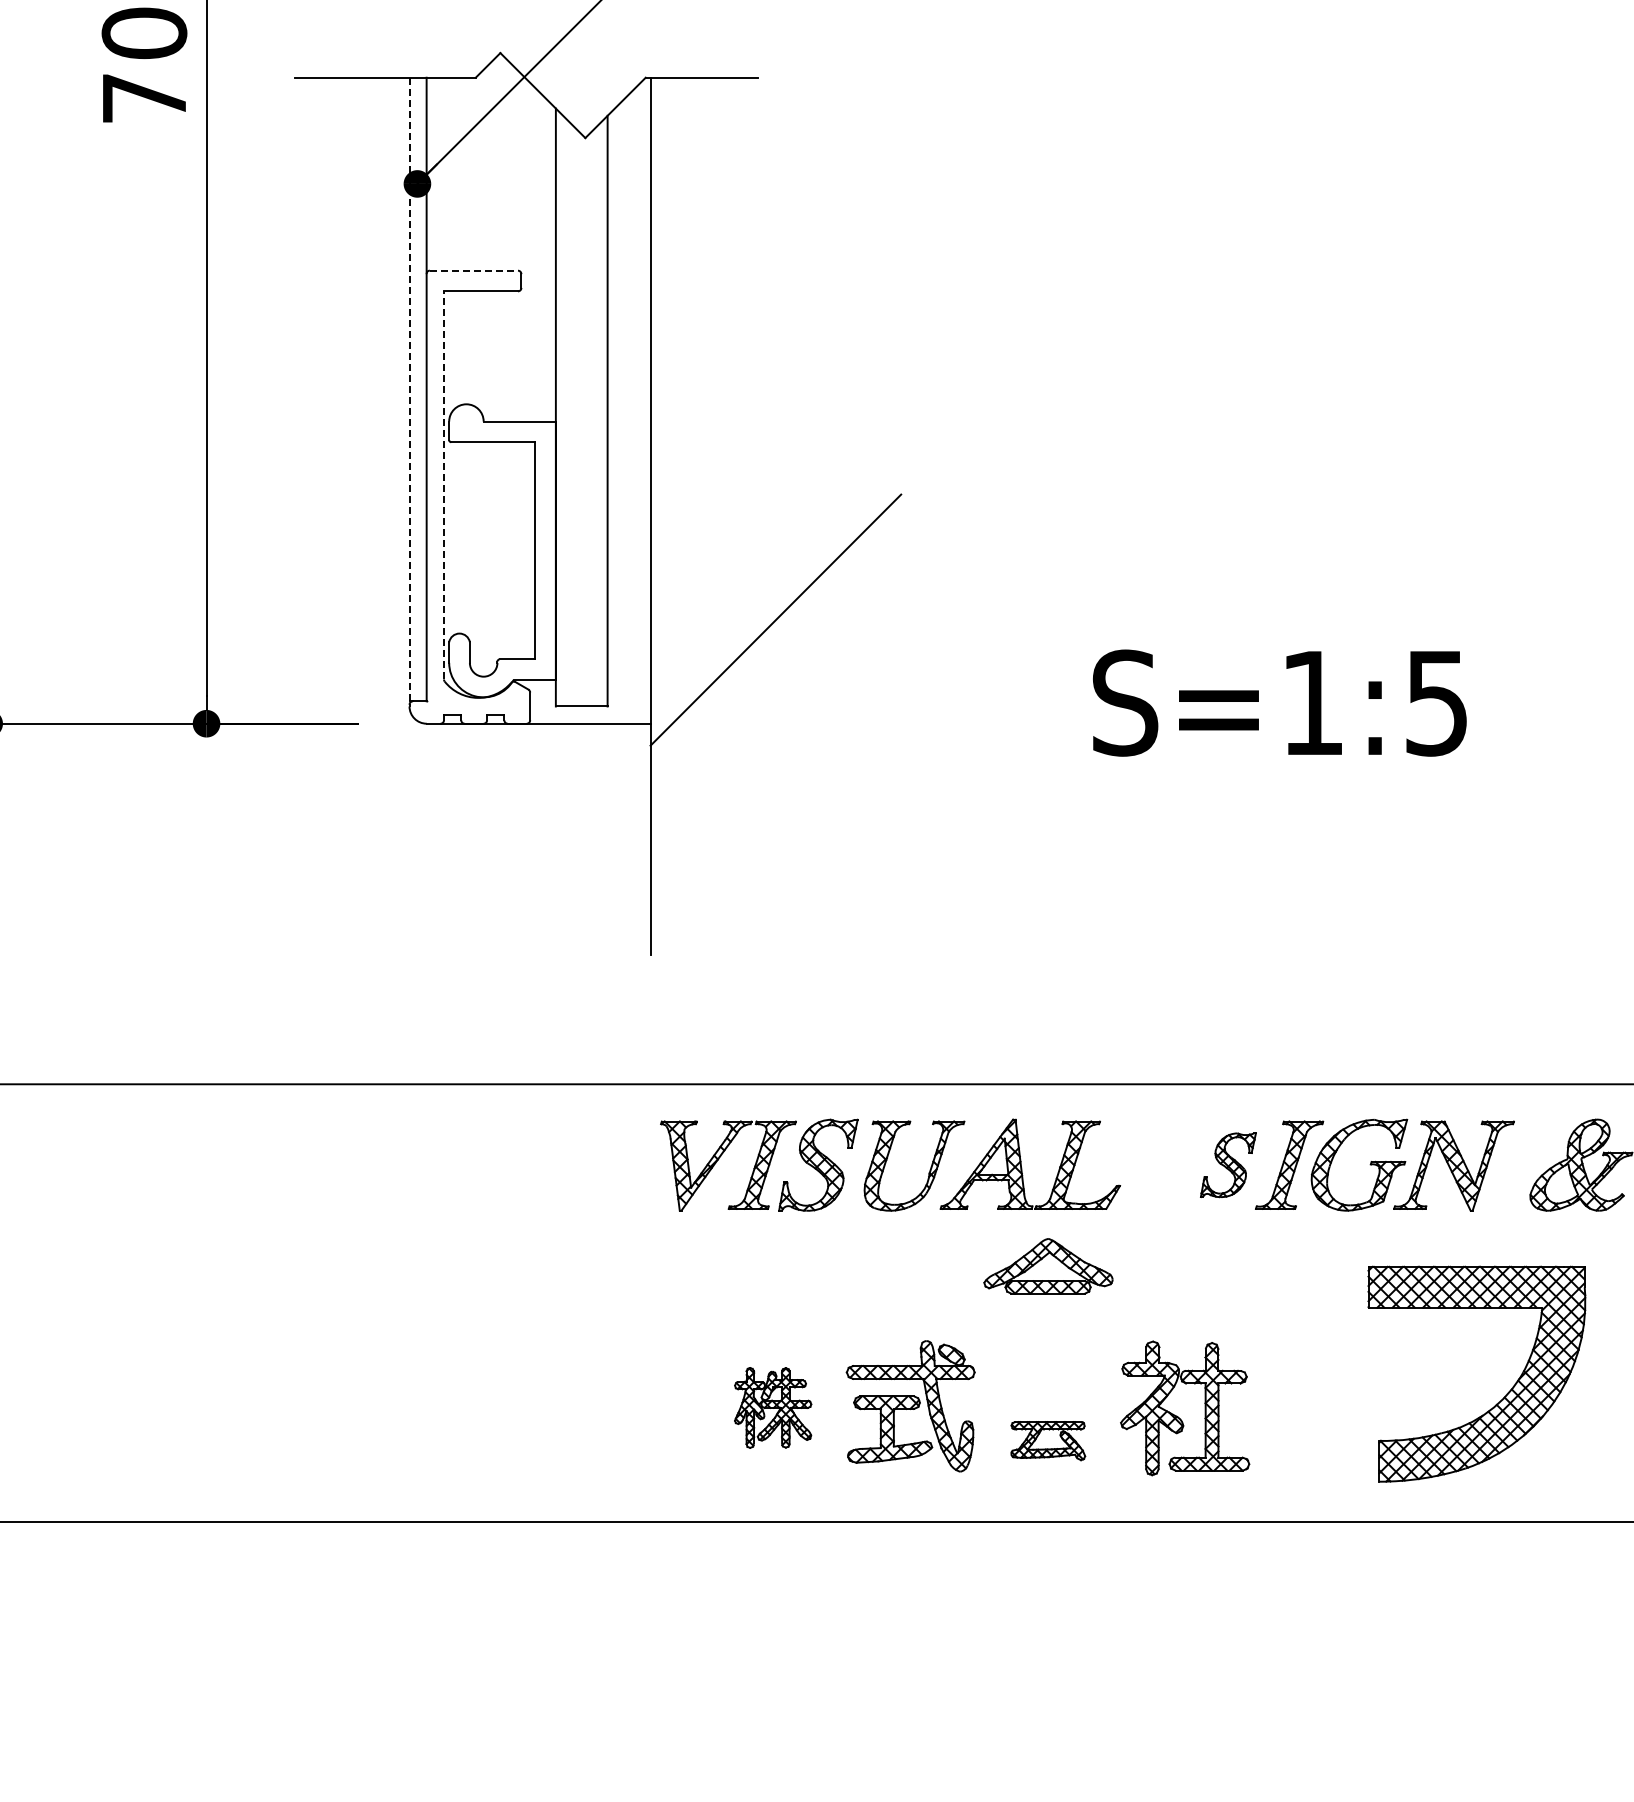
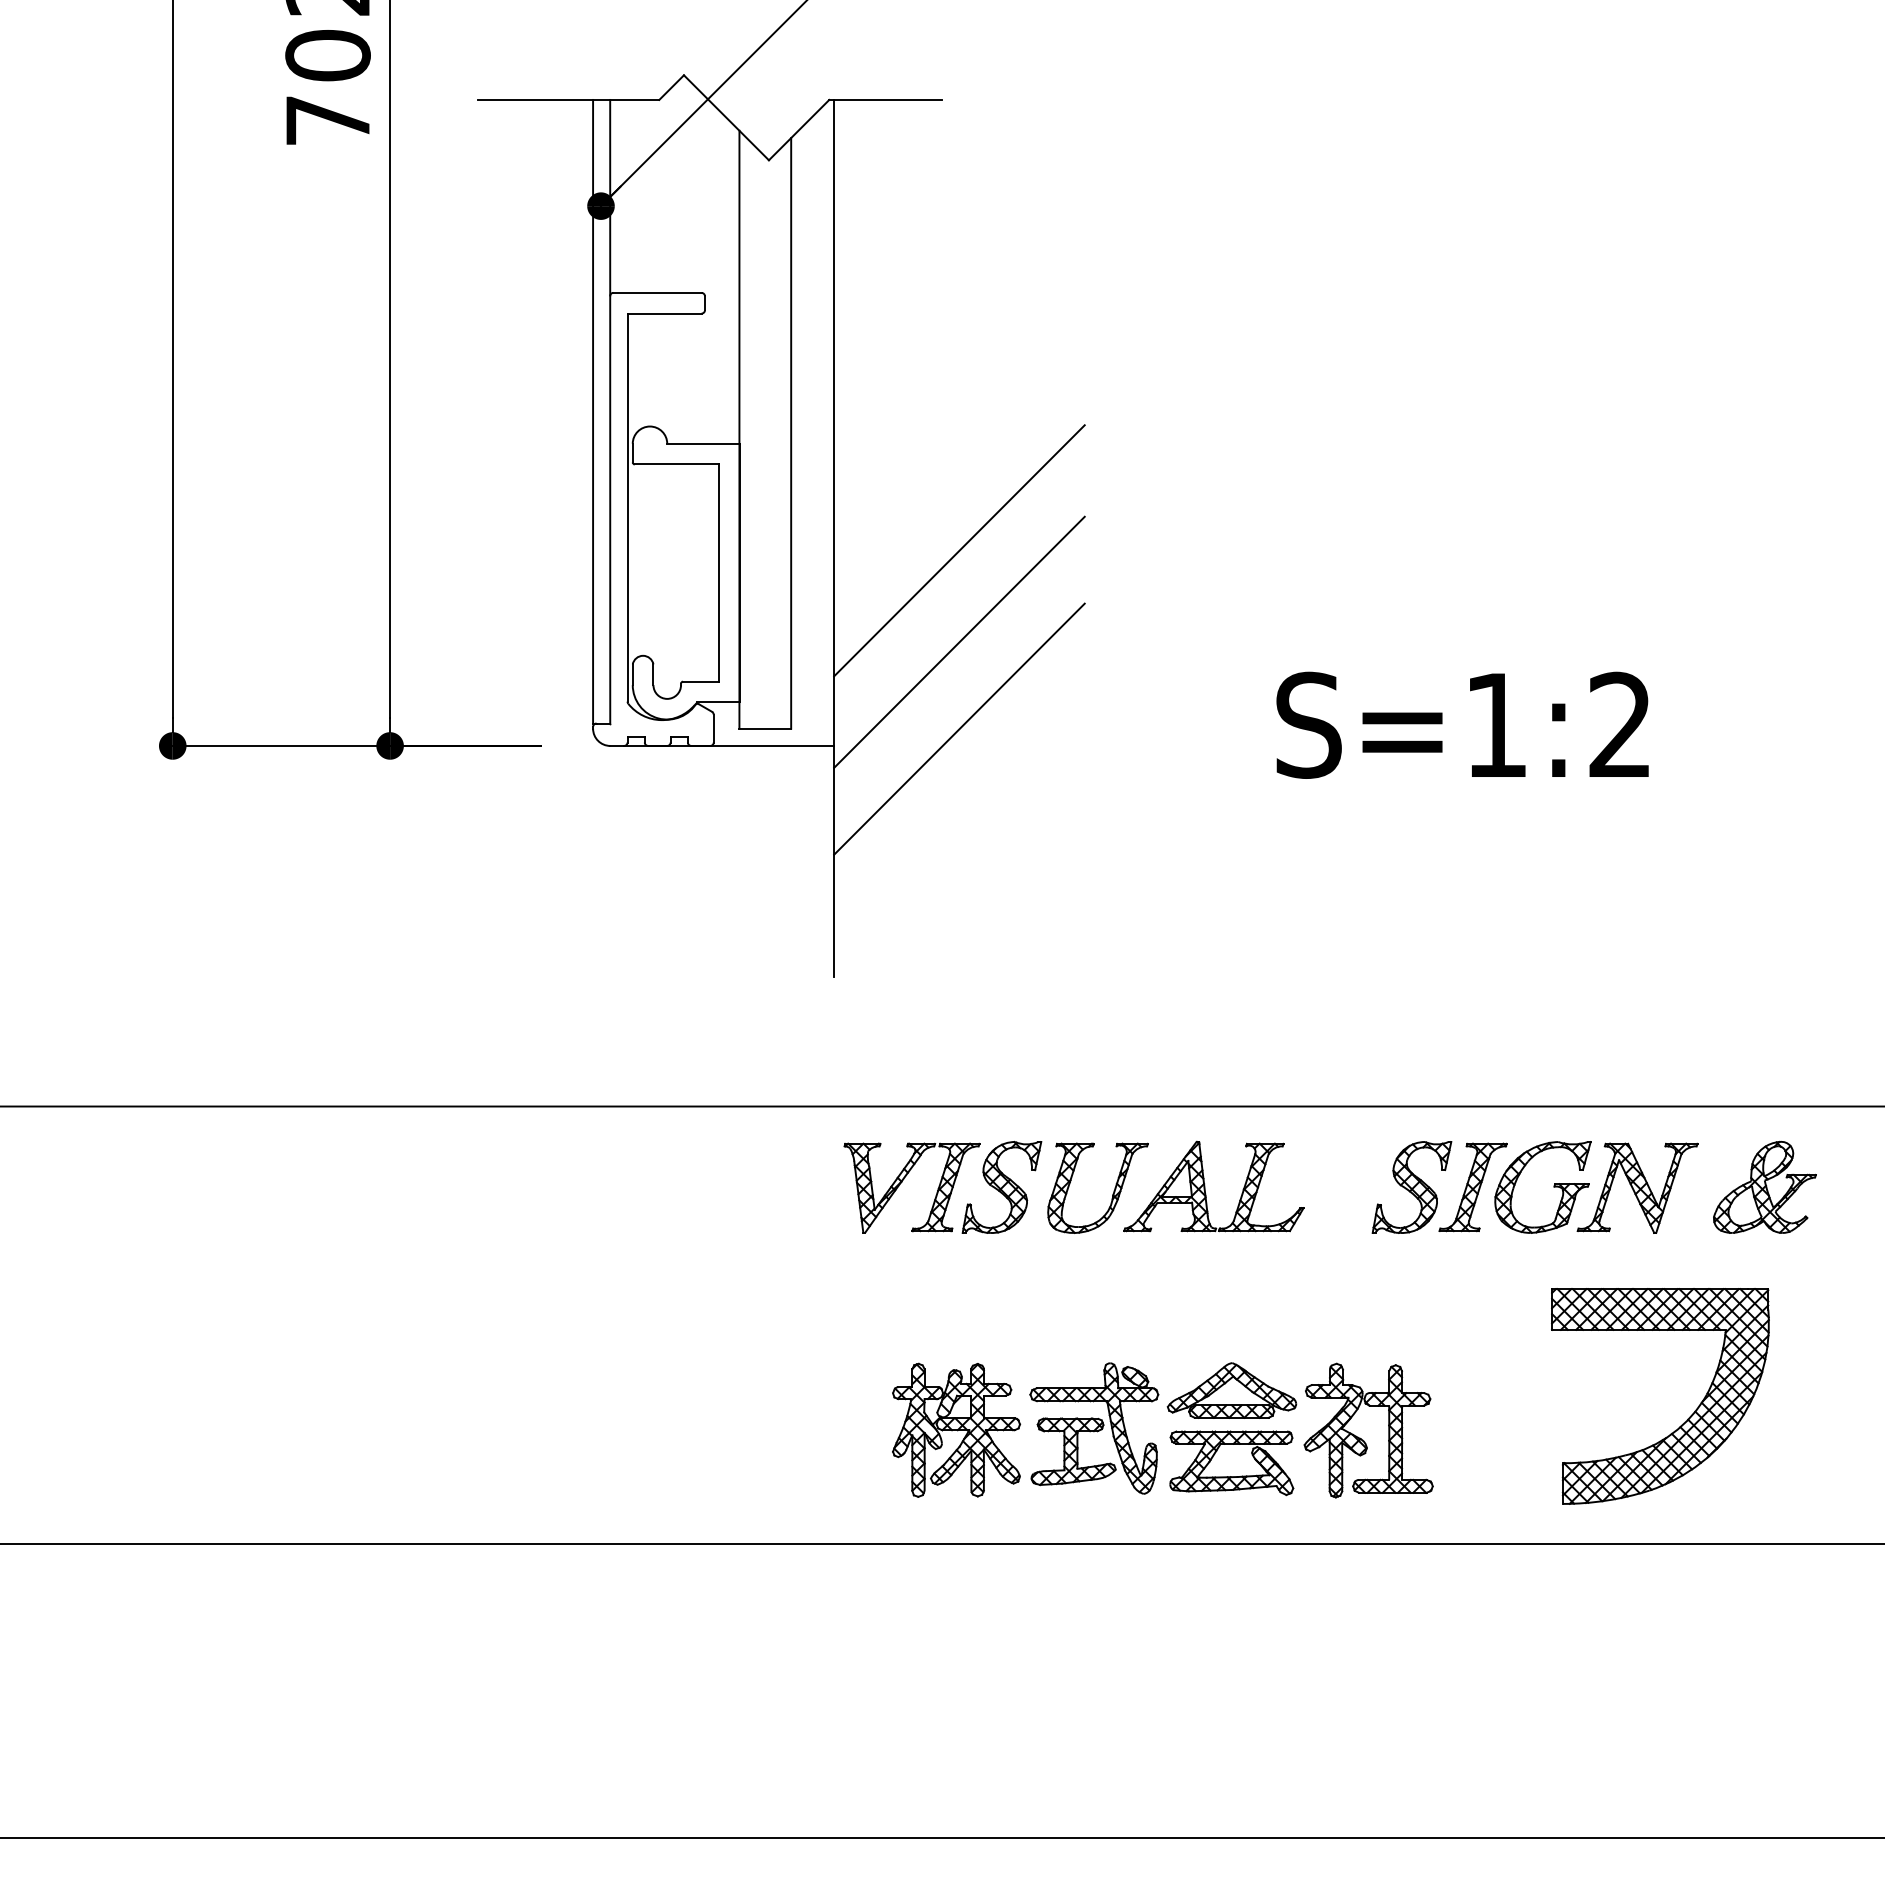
line: (474, 270) -> (658, 292), dashed -> solid
line: (409, 389) -> (593, 411), dashed -> solid
line: (443, 485) -> (627, 507), dashed -> solid
line: (775, 528) -> (959, 550), added
text: (1435, 702) -> (1619, 724), S=1:5 -> S=1:2
line: (775, 706) -> (959, 728), added
part: (1227, 1165) -> (1411, 1187), size x1.43
part: (1047, 1266) -> (1231, 1390), moved
part: (772, 1407) -> (956, 1429), size x1.67
part: (1047, 1441) -> (1231, 1463), size x1.67

